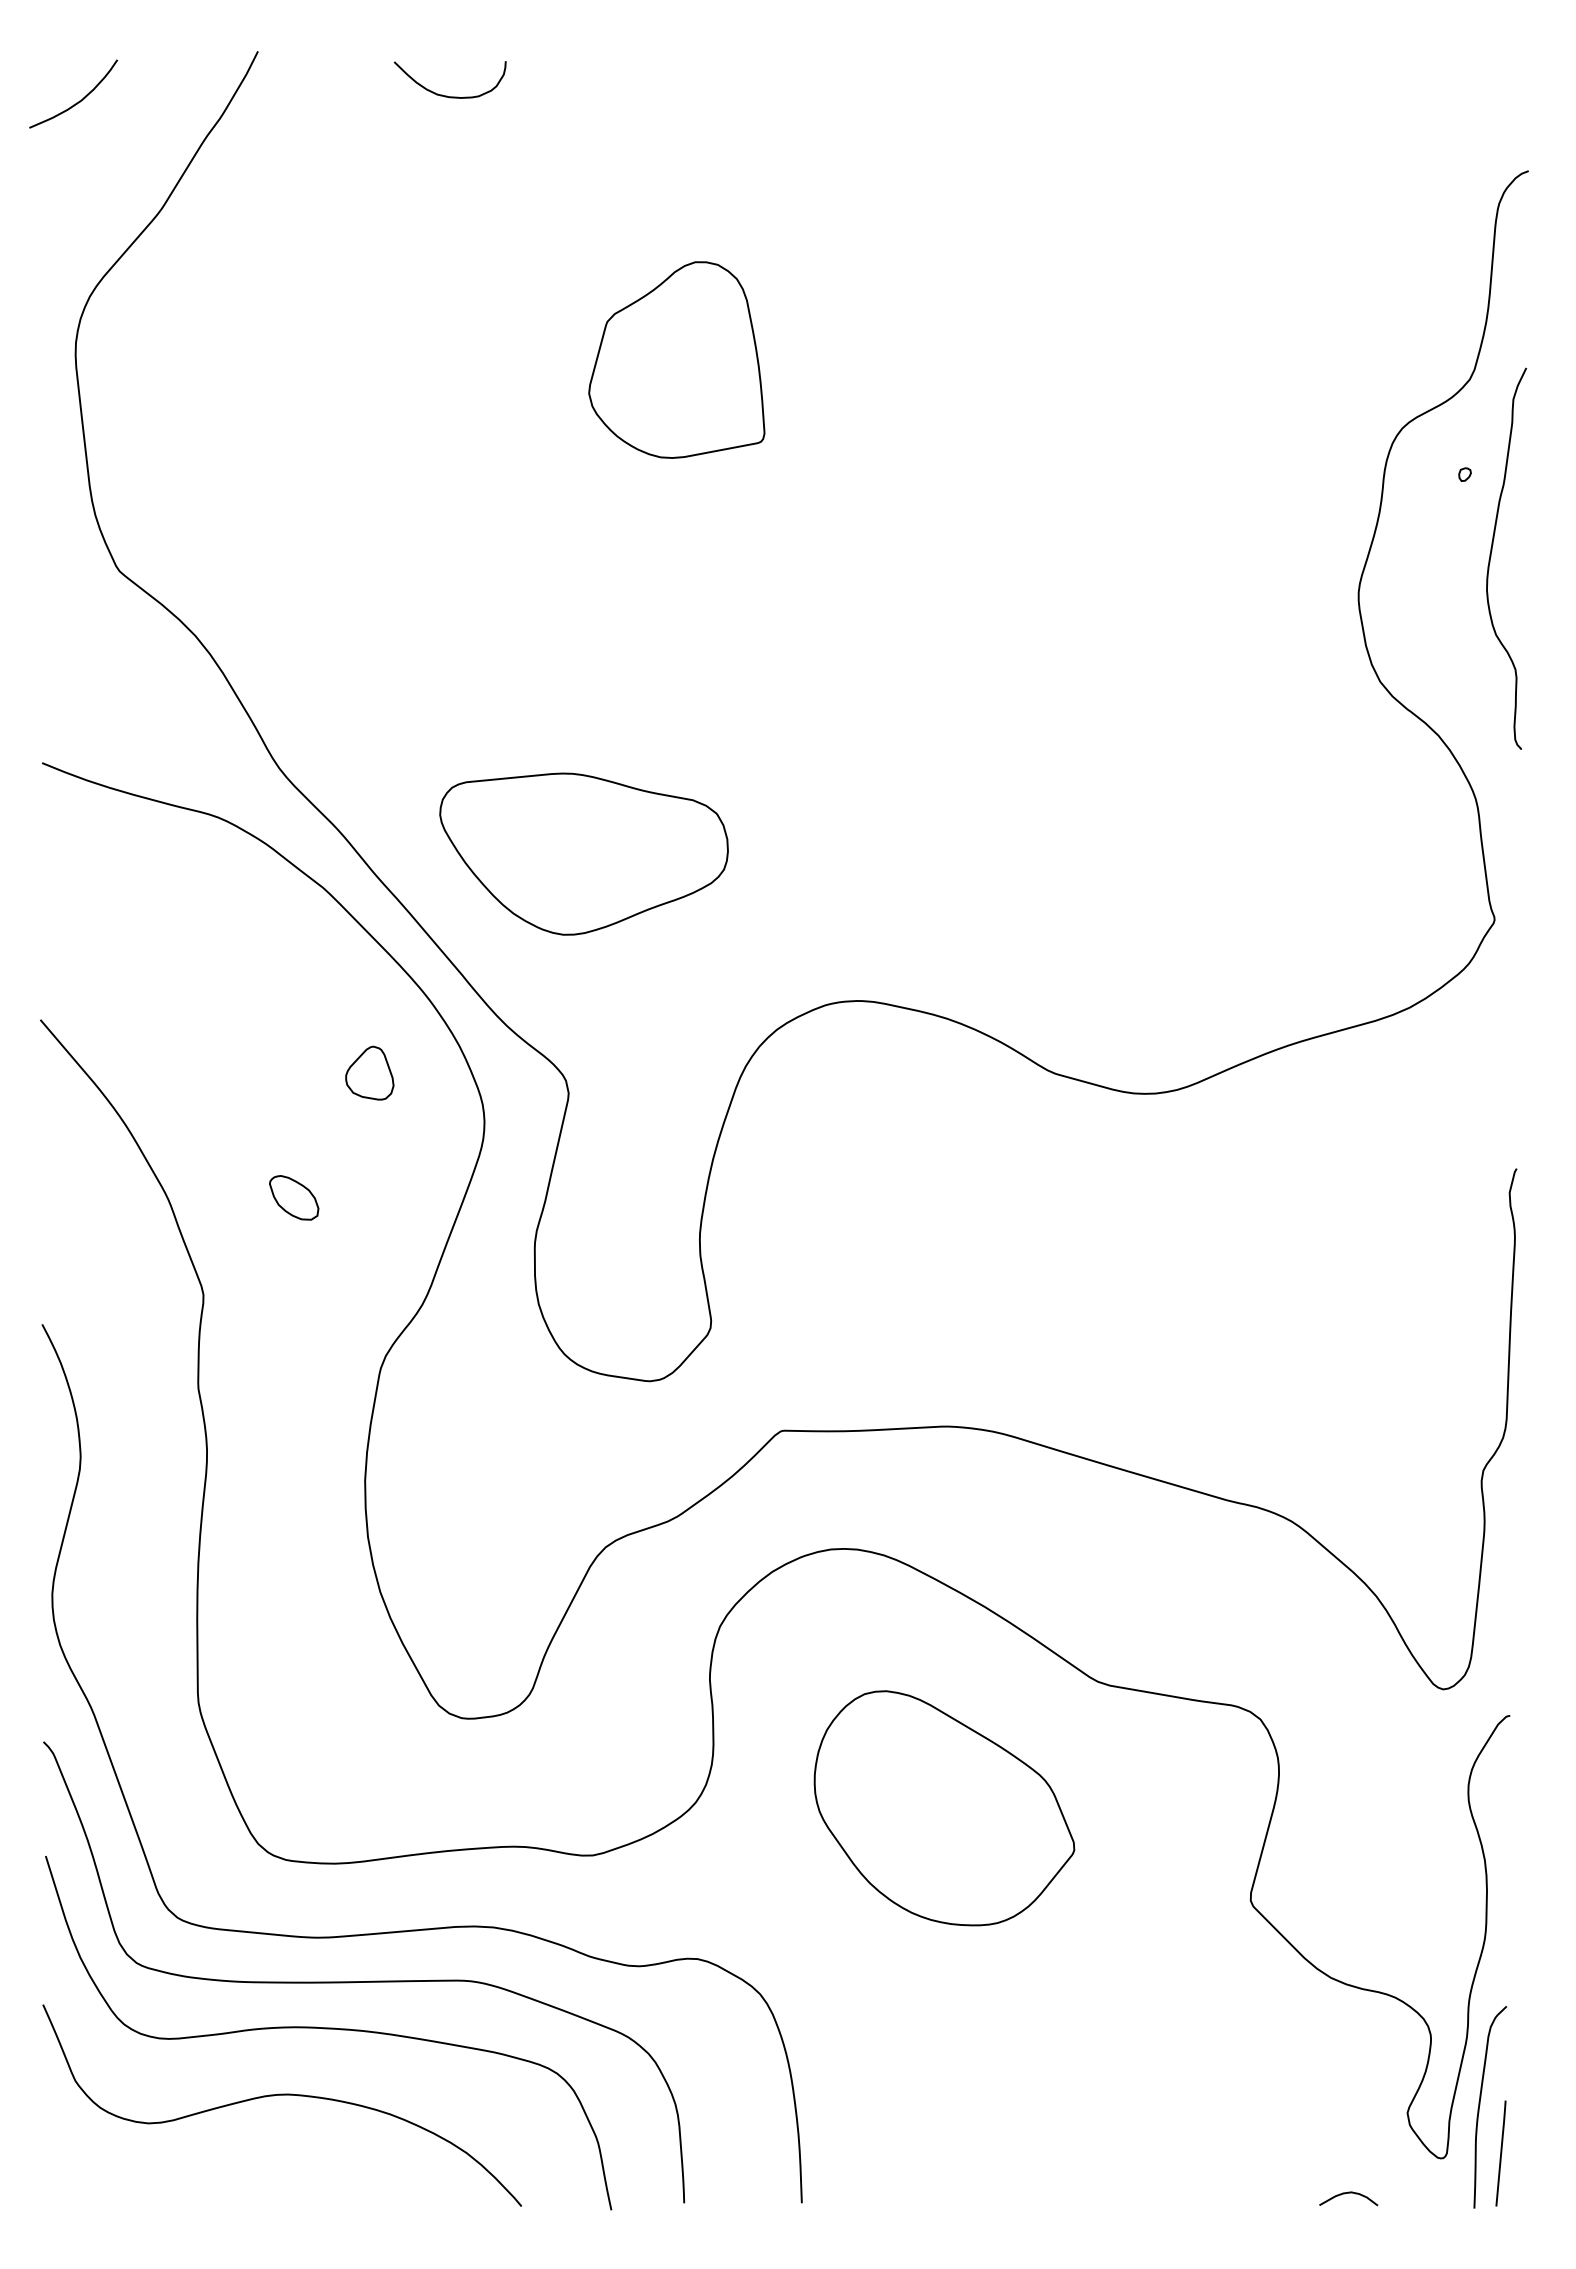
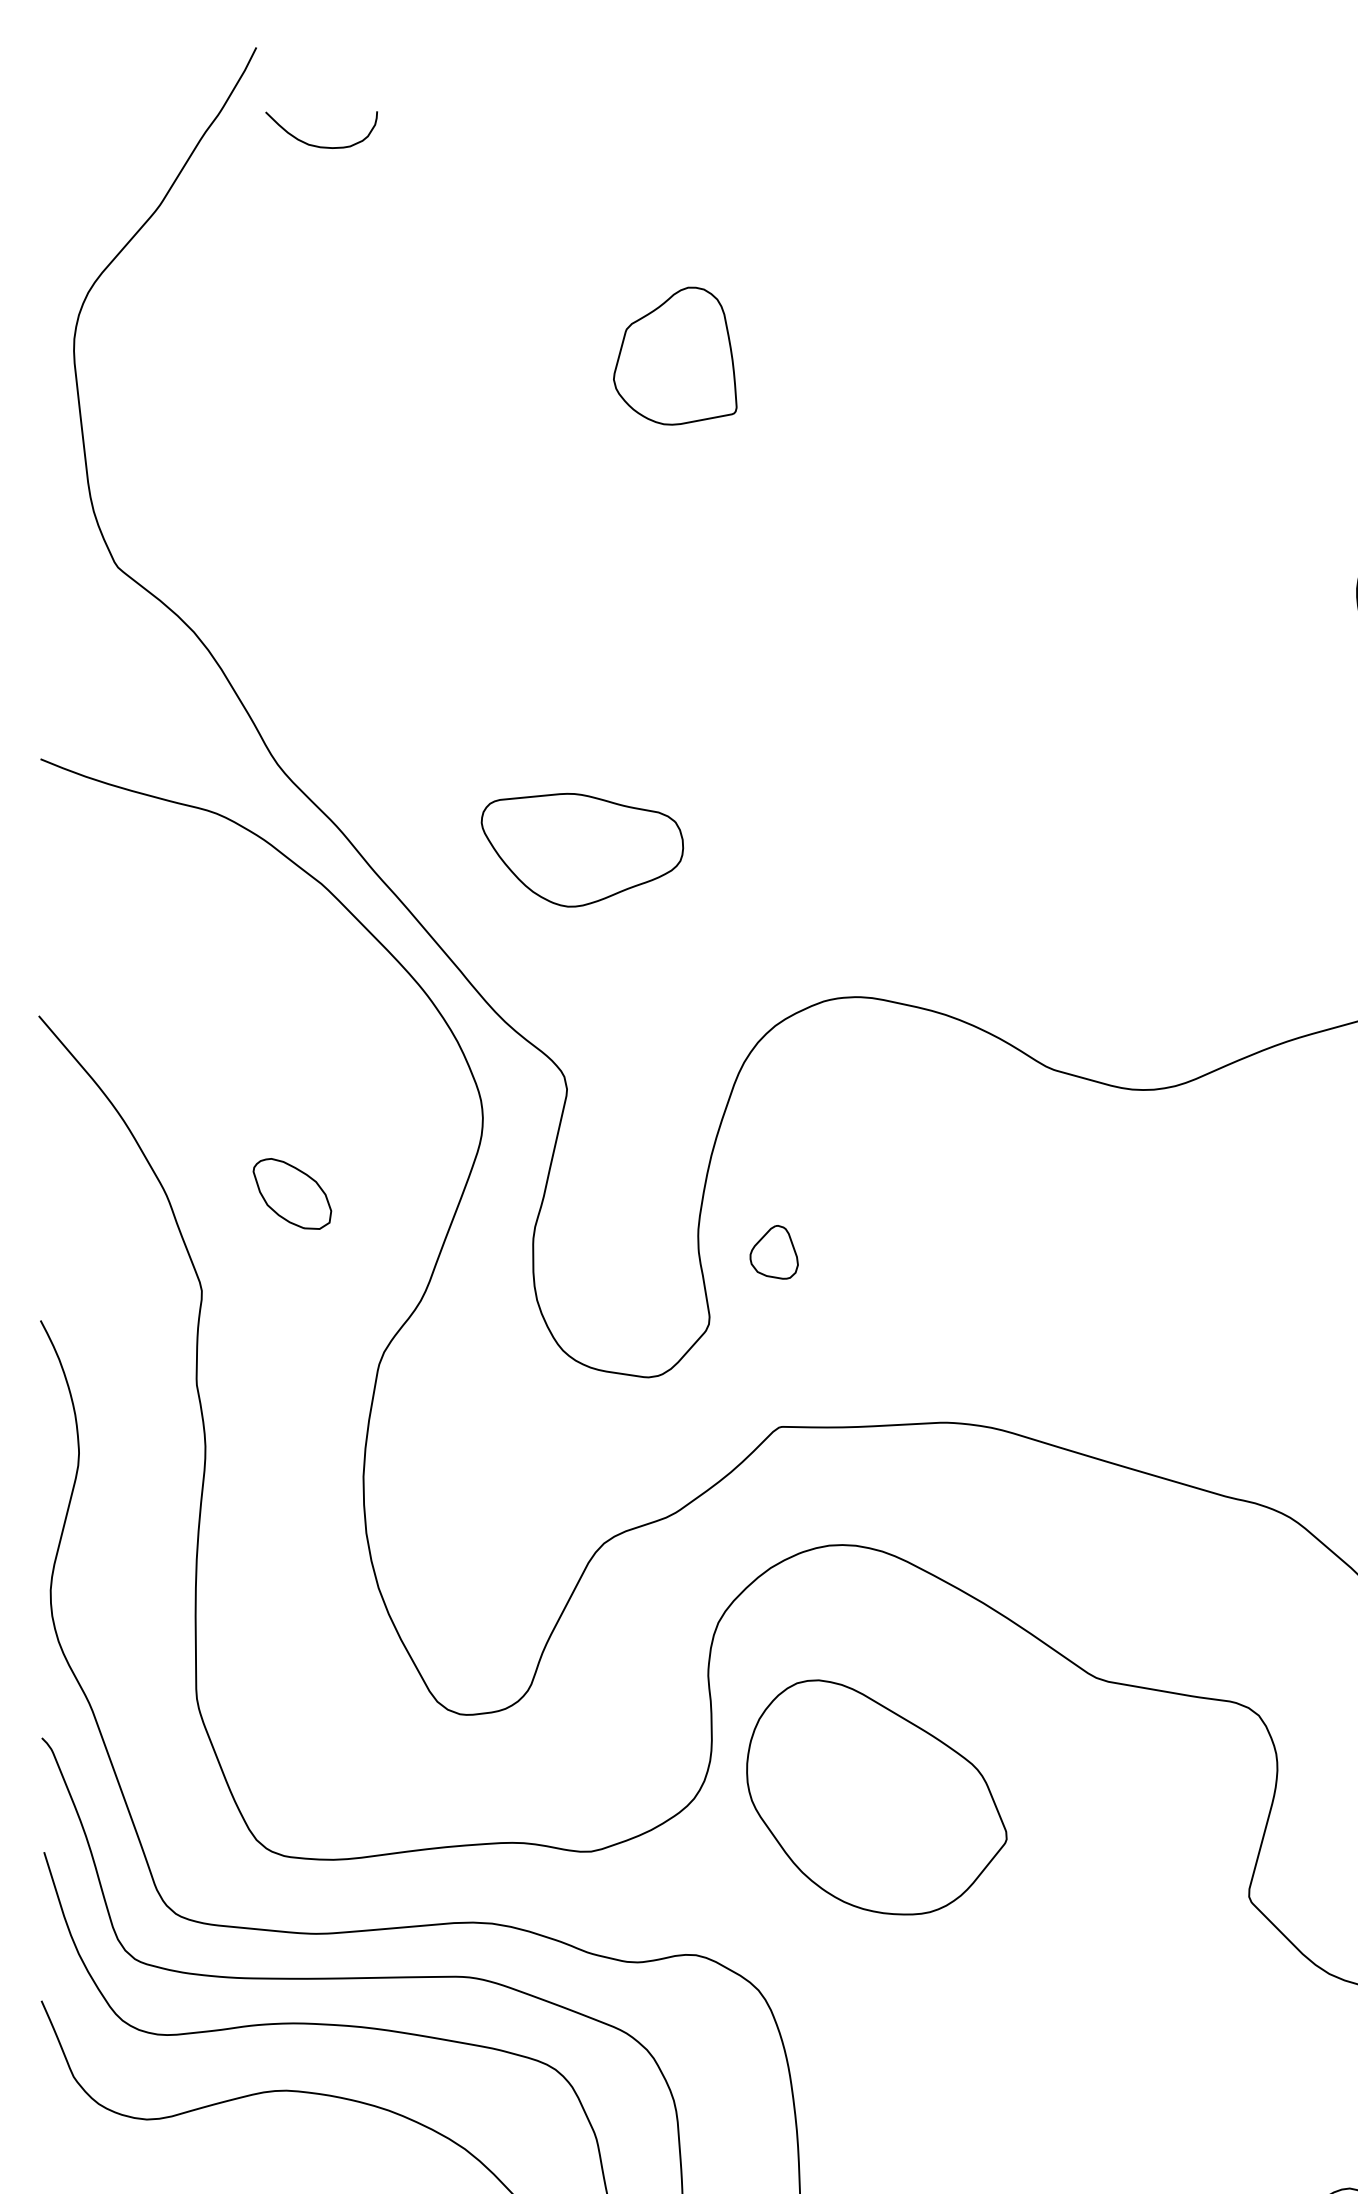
curve: (447, 95) -> (318, 145), moved
curve: (79, 100) -> (77, 96), removed
part: (676, 359) -> (674, 355), size x0.7
part: (583, 853) -> (581, 849), size x0.7
part: (369, 1072) -> (773, 1251), moved
part: (294, 1197) -> (292, 1193), size x1.6
part: (944, 1808) -> (876, 1797), moved

